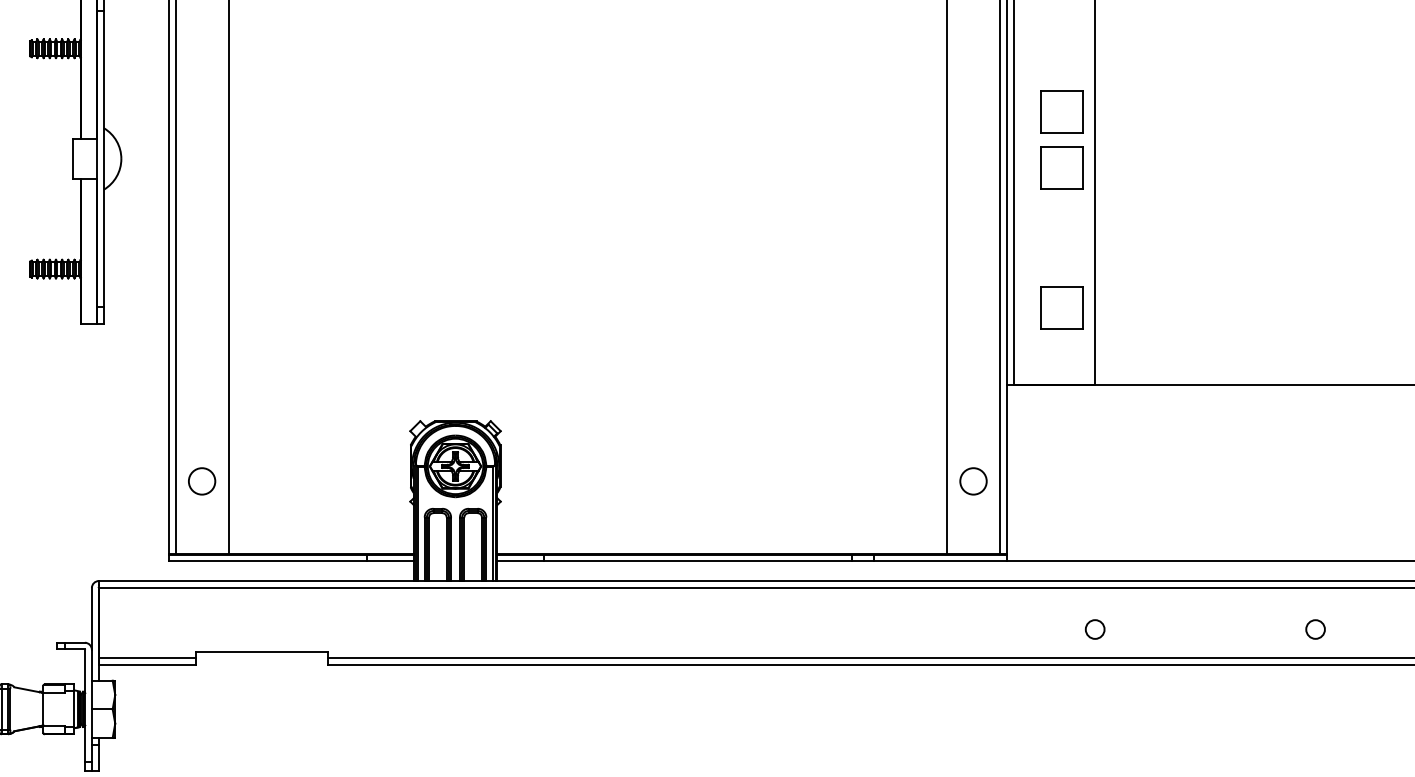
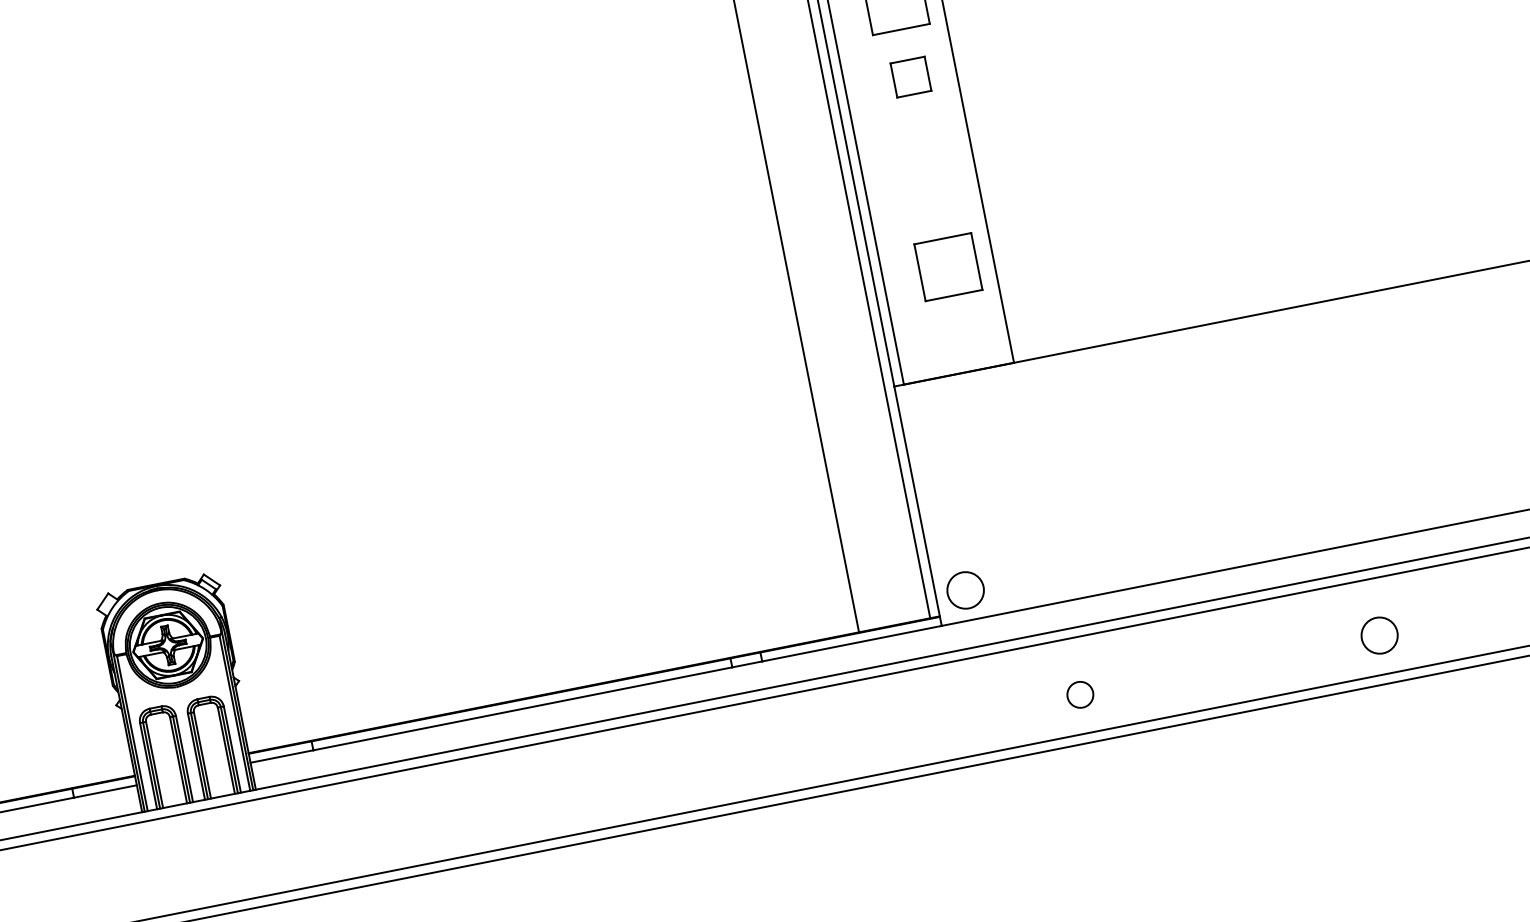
part: (1061, 167) -> (910, 76), size x0.6
circle: (973, 481) -> (965, 590), moved
circle: (1315, 629) -> (1379, 635), size x1.4

